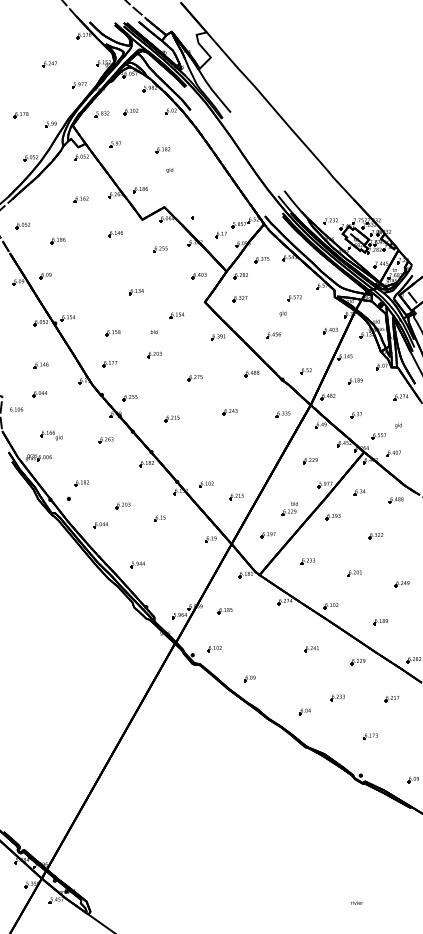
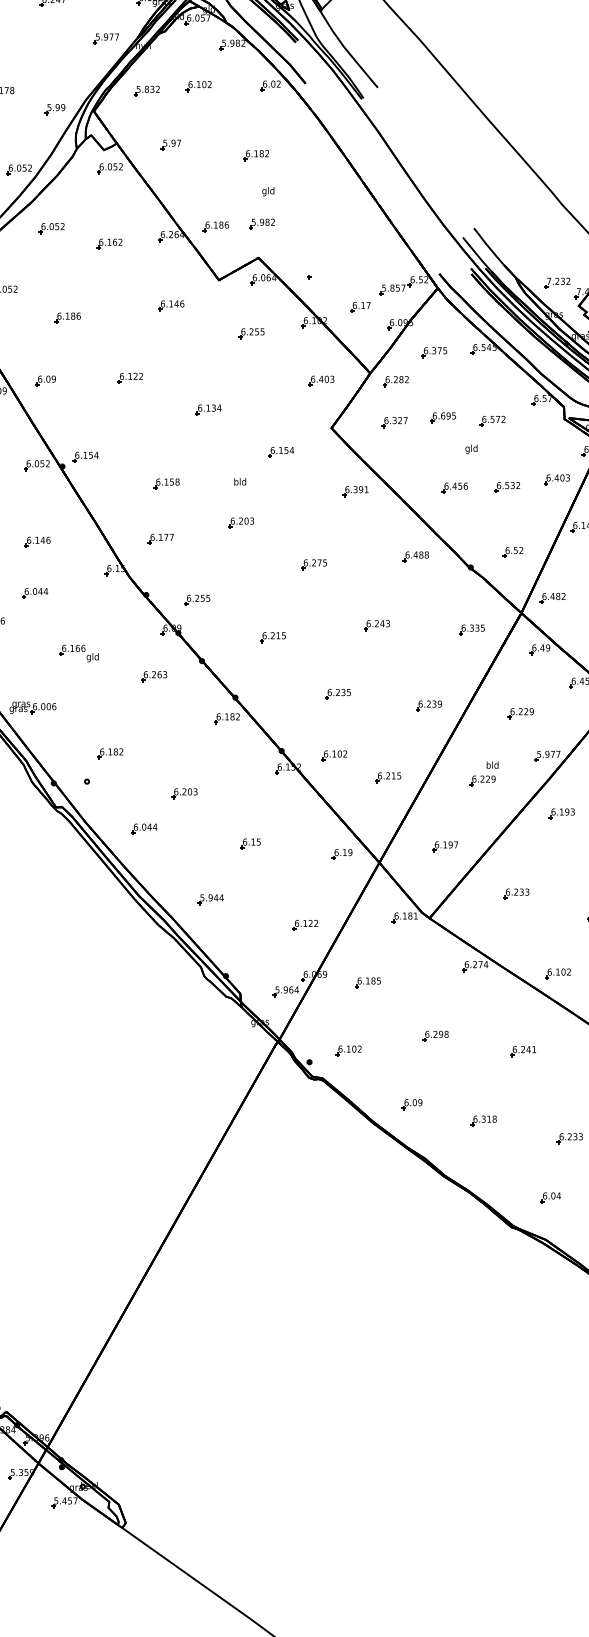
part: (165, 188) -> (260, 224), added
part: (48, 191) -> (50, 229), added
part: (92, 274) -> (129, 378), added
part: (266, 296) -> (441, 418), added
part: (302, 335) -> (506, 488), added
part: (51, 435) -> (79, 653), moved
part: (208, 450) -> (337, 694), added
part: (258, 456) -> (427, 705), added
part: (289, 508) -> (483, 773), moved
part: (159, 518) -> (249, 843), moved
part: (189, 579) -> (303, 926), added
part: (262, 640) -> (434, 1035), added
part: (289, 688) -> (483, 1122), added
part: (304, 711) -> (549, 1197), moved

